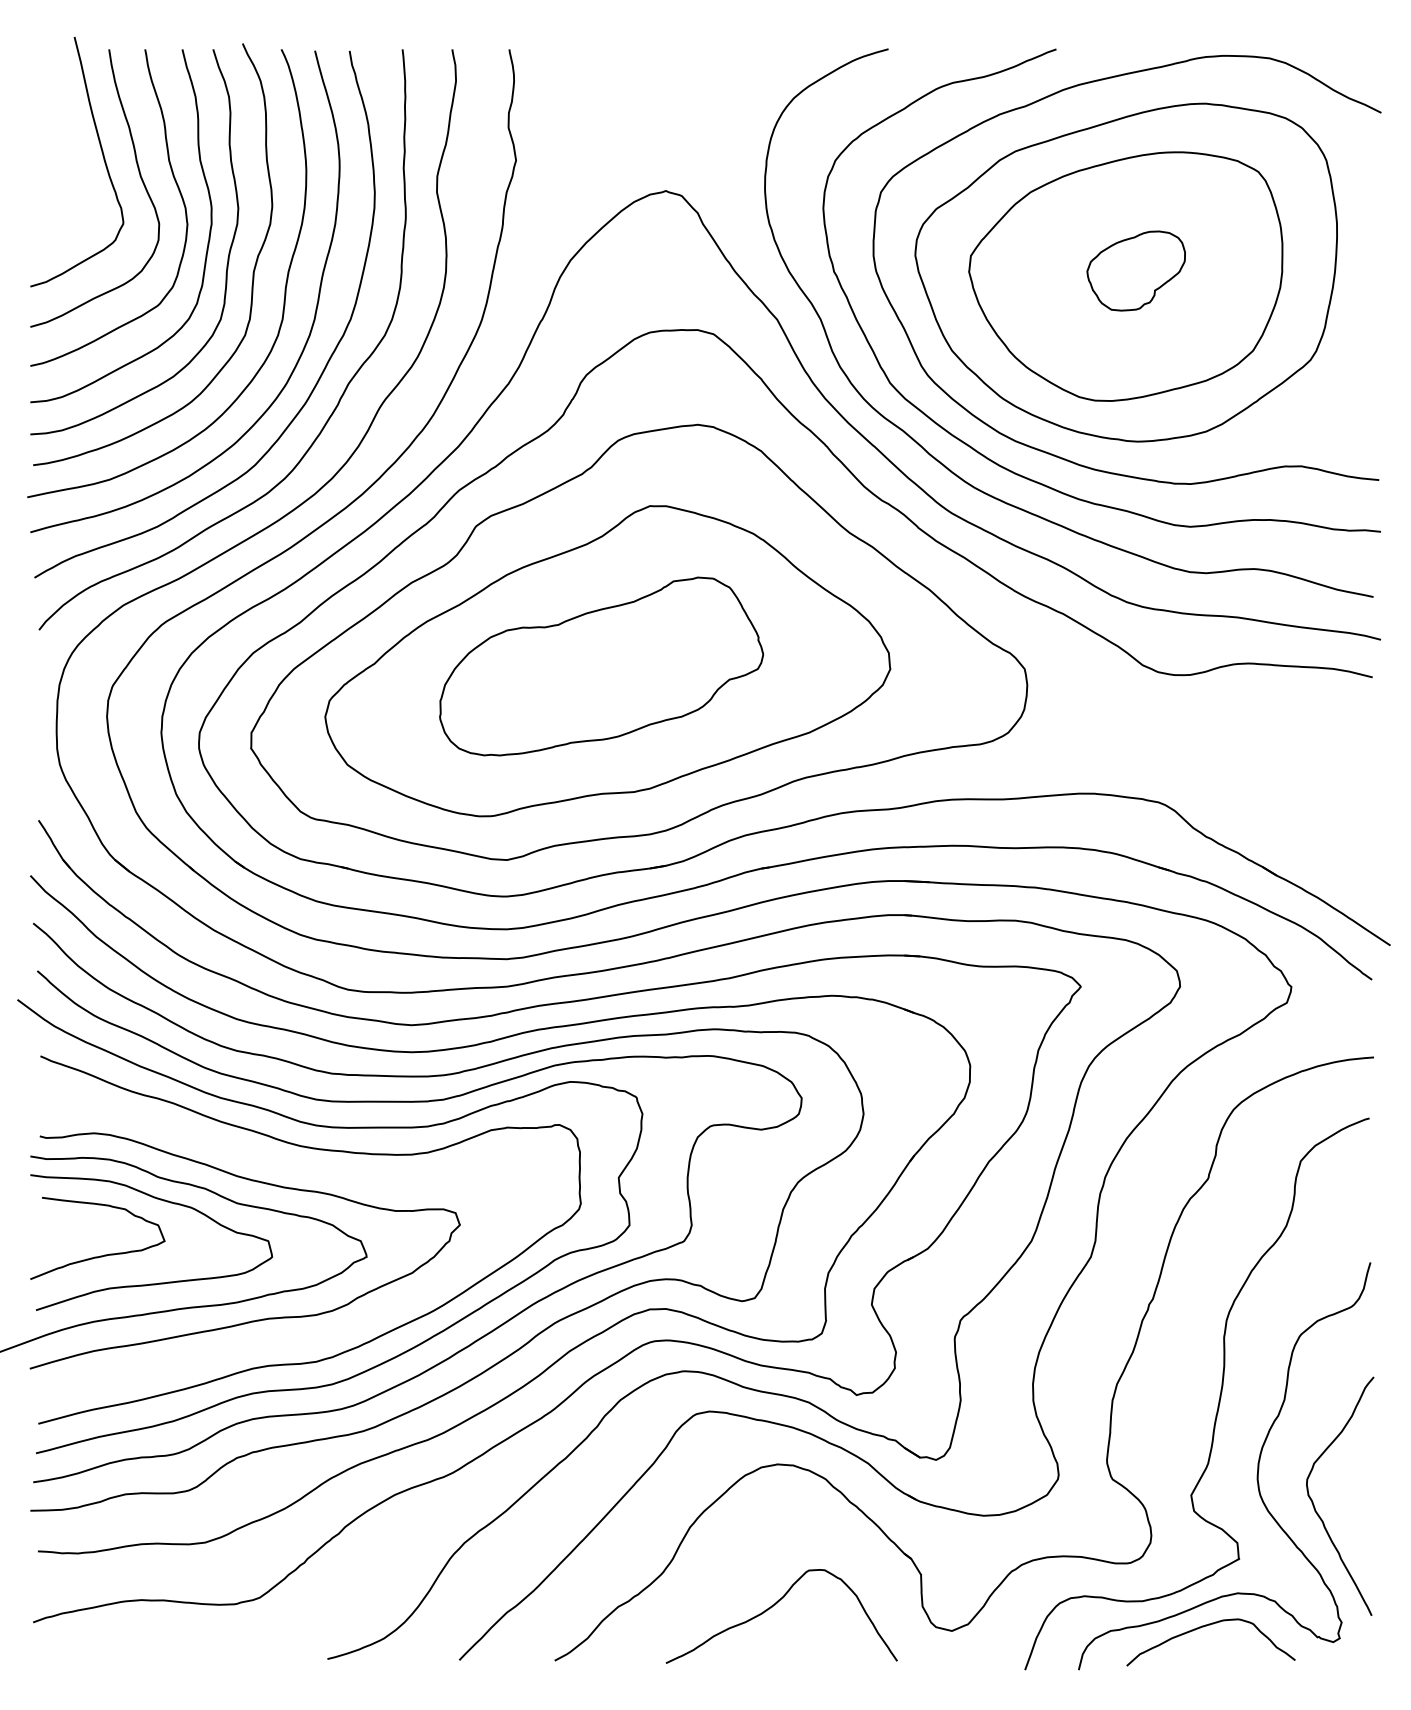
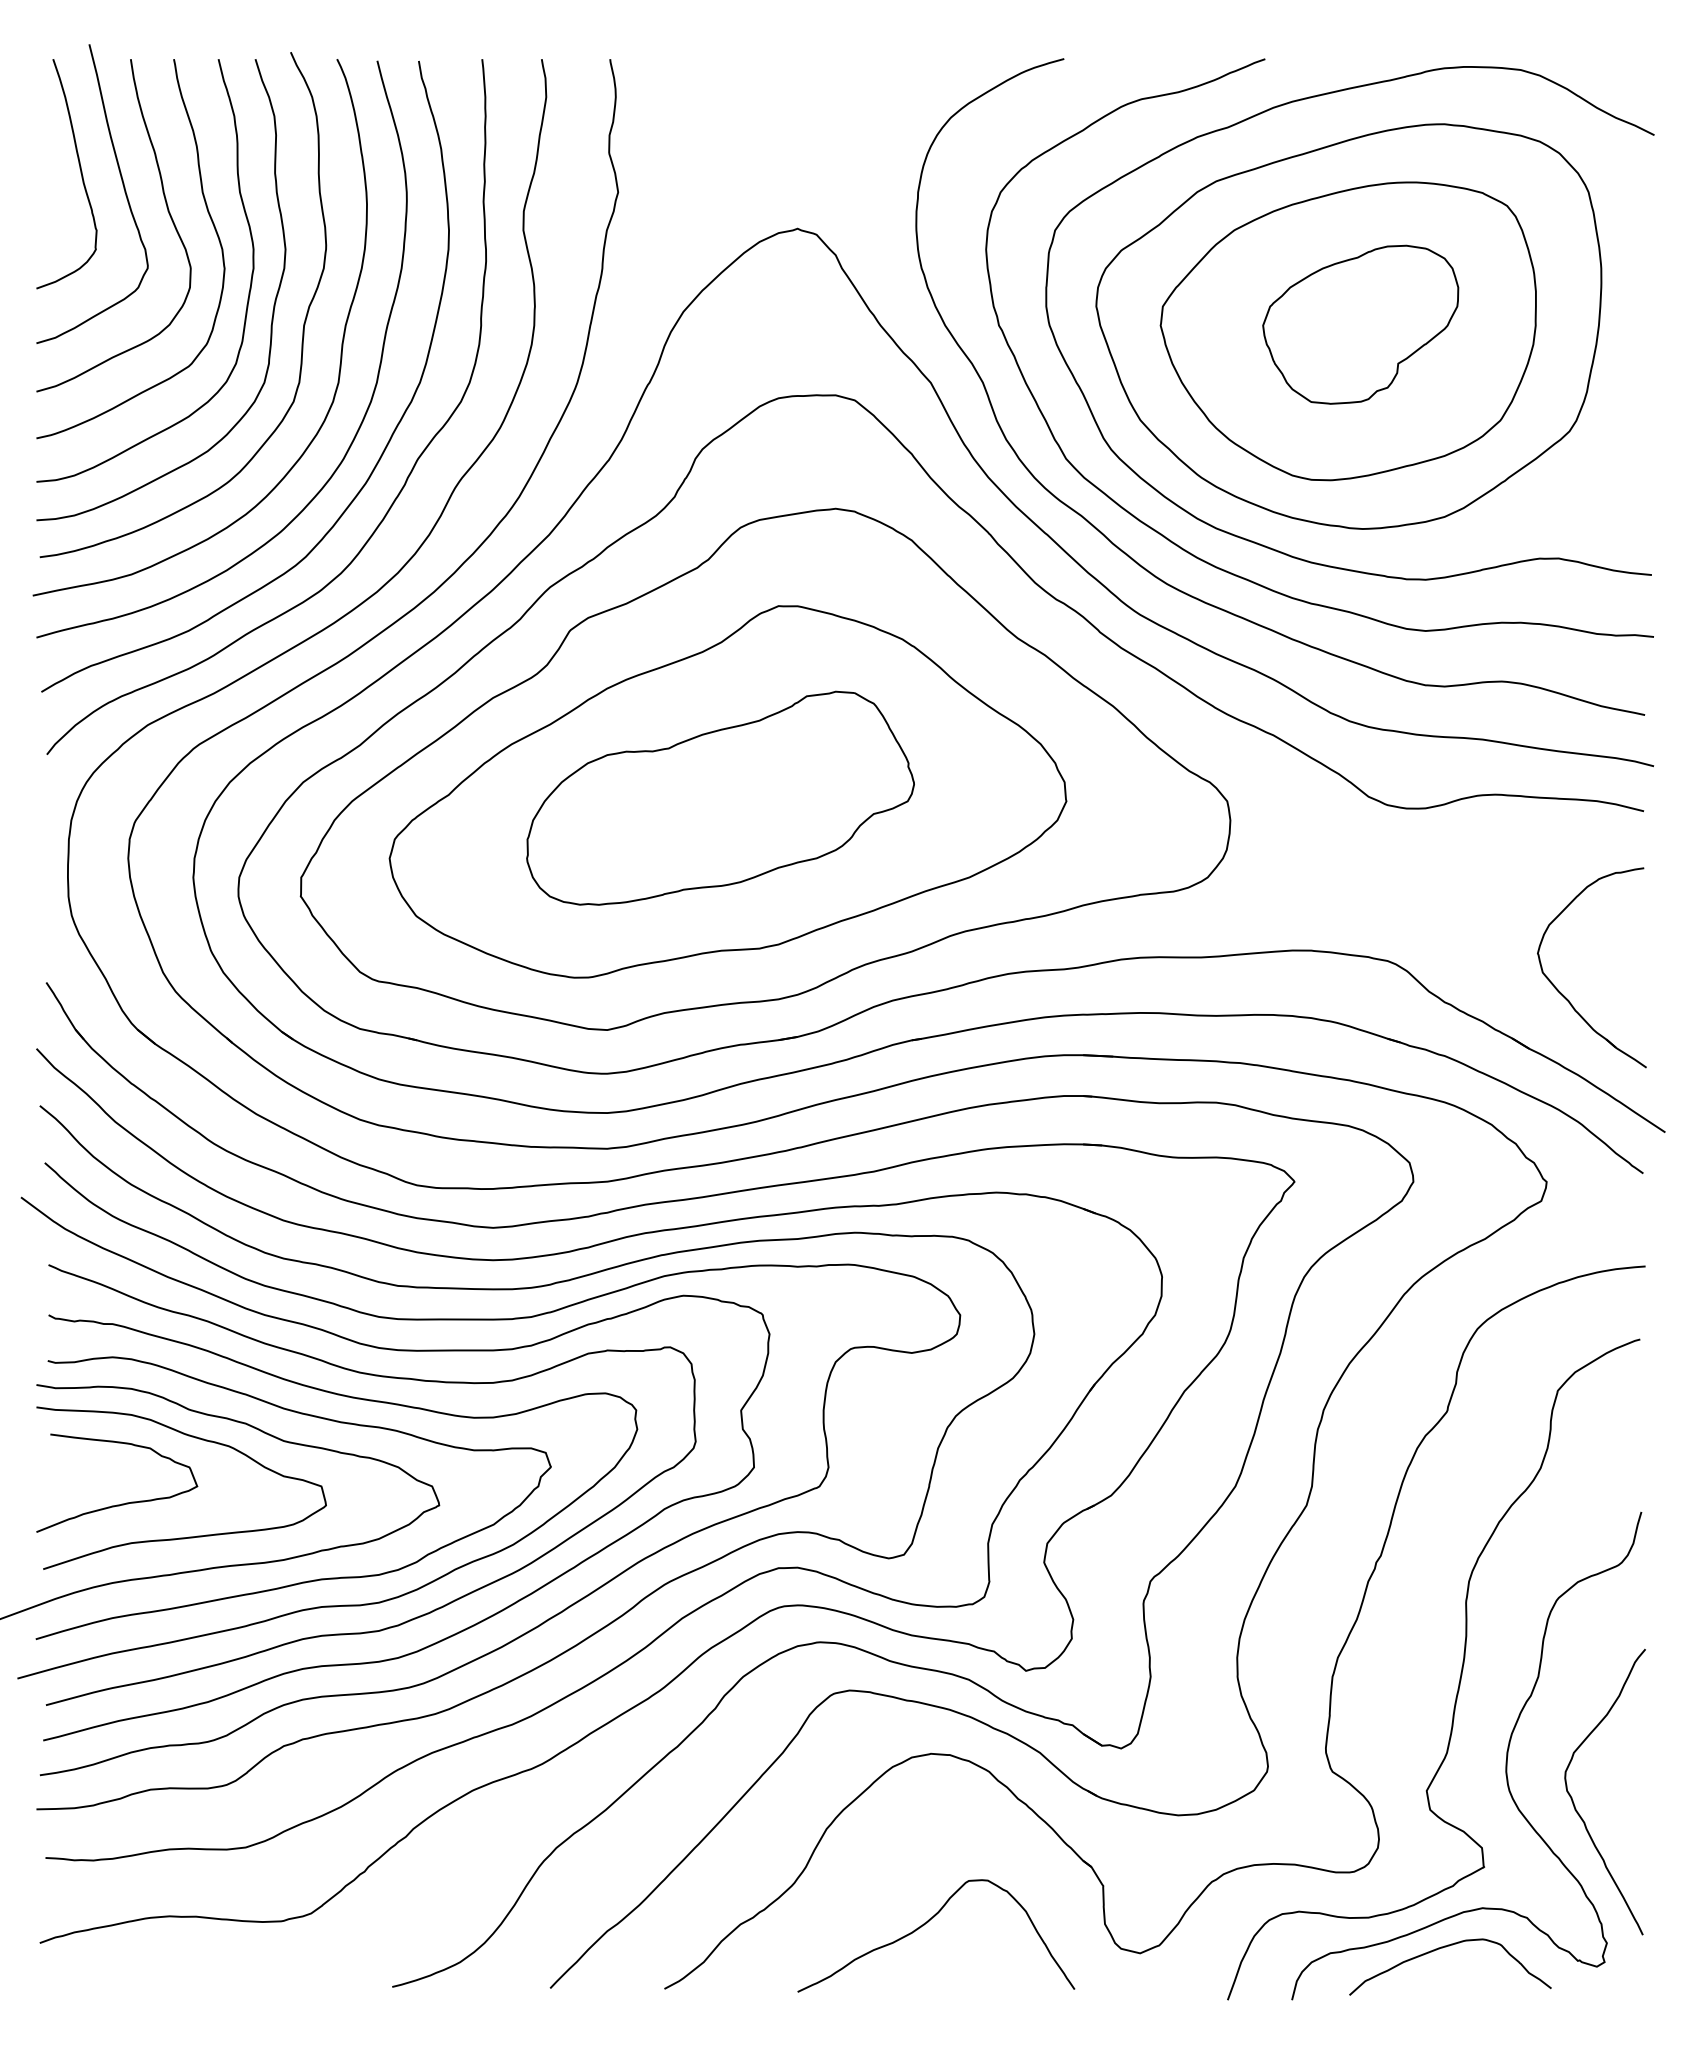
curve: (67, 144) -> (80, 173), added
part: (1135, 270) -> (1360, 324), size x1.67
part: (1305, 830) -> (1563, 994), added
curve: (293, 1167) -> (351, 1398), added

